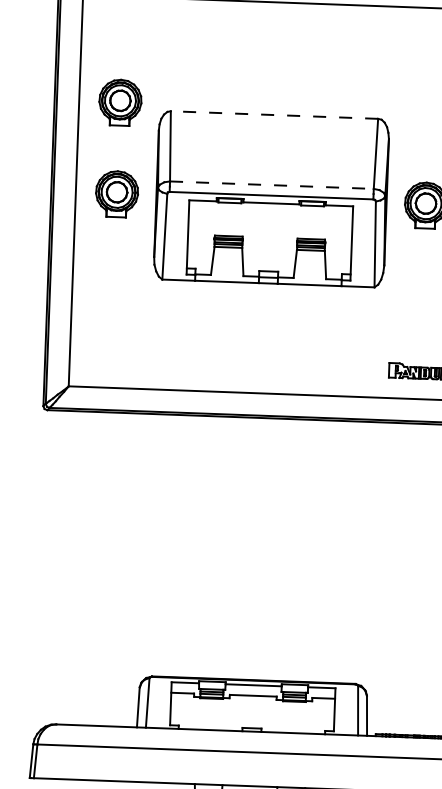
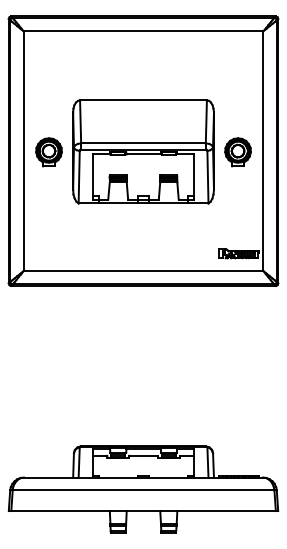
part: (119, 102) -> (48, 96), removed
line: (274, 115) -> (143, 100), dashed -> solid
line: (271, 185) -> (143, 143), dashed -> solid

